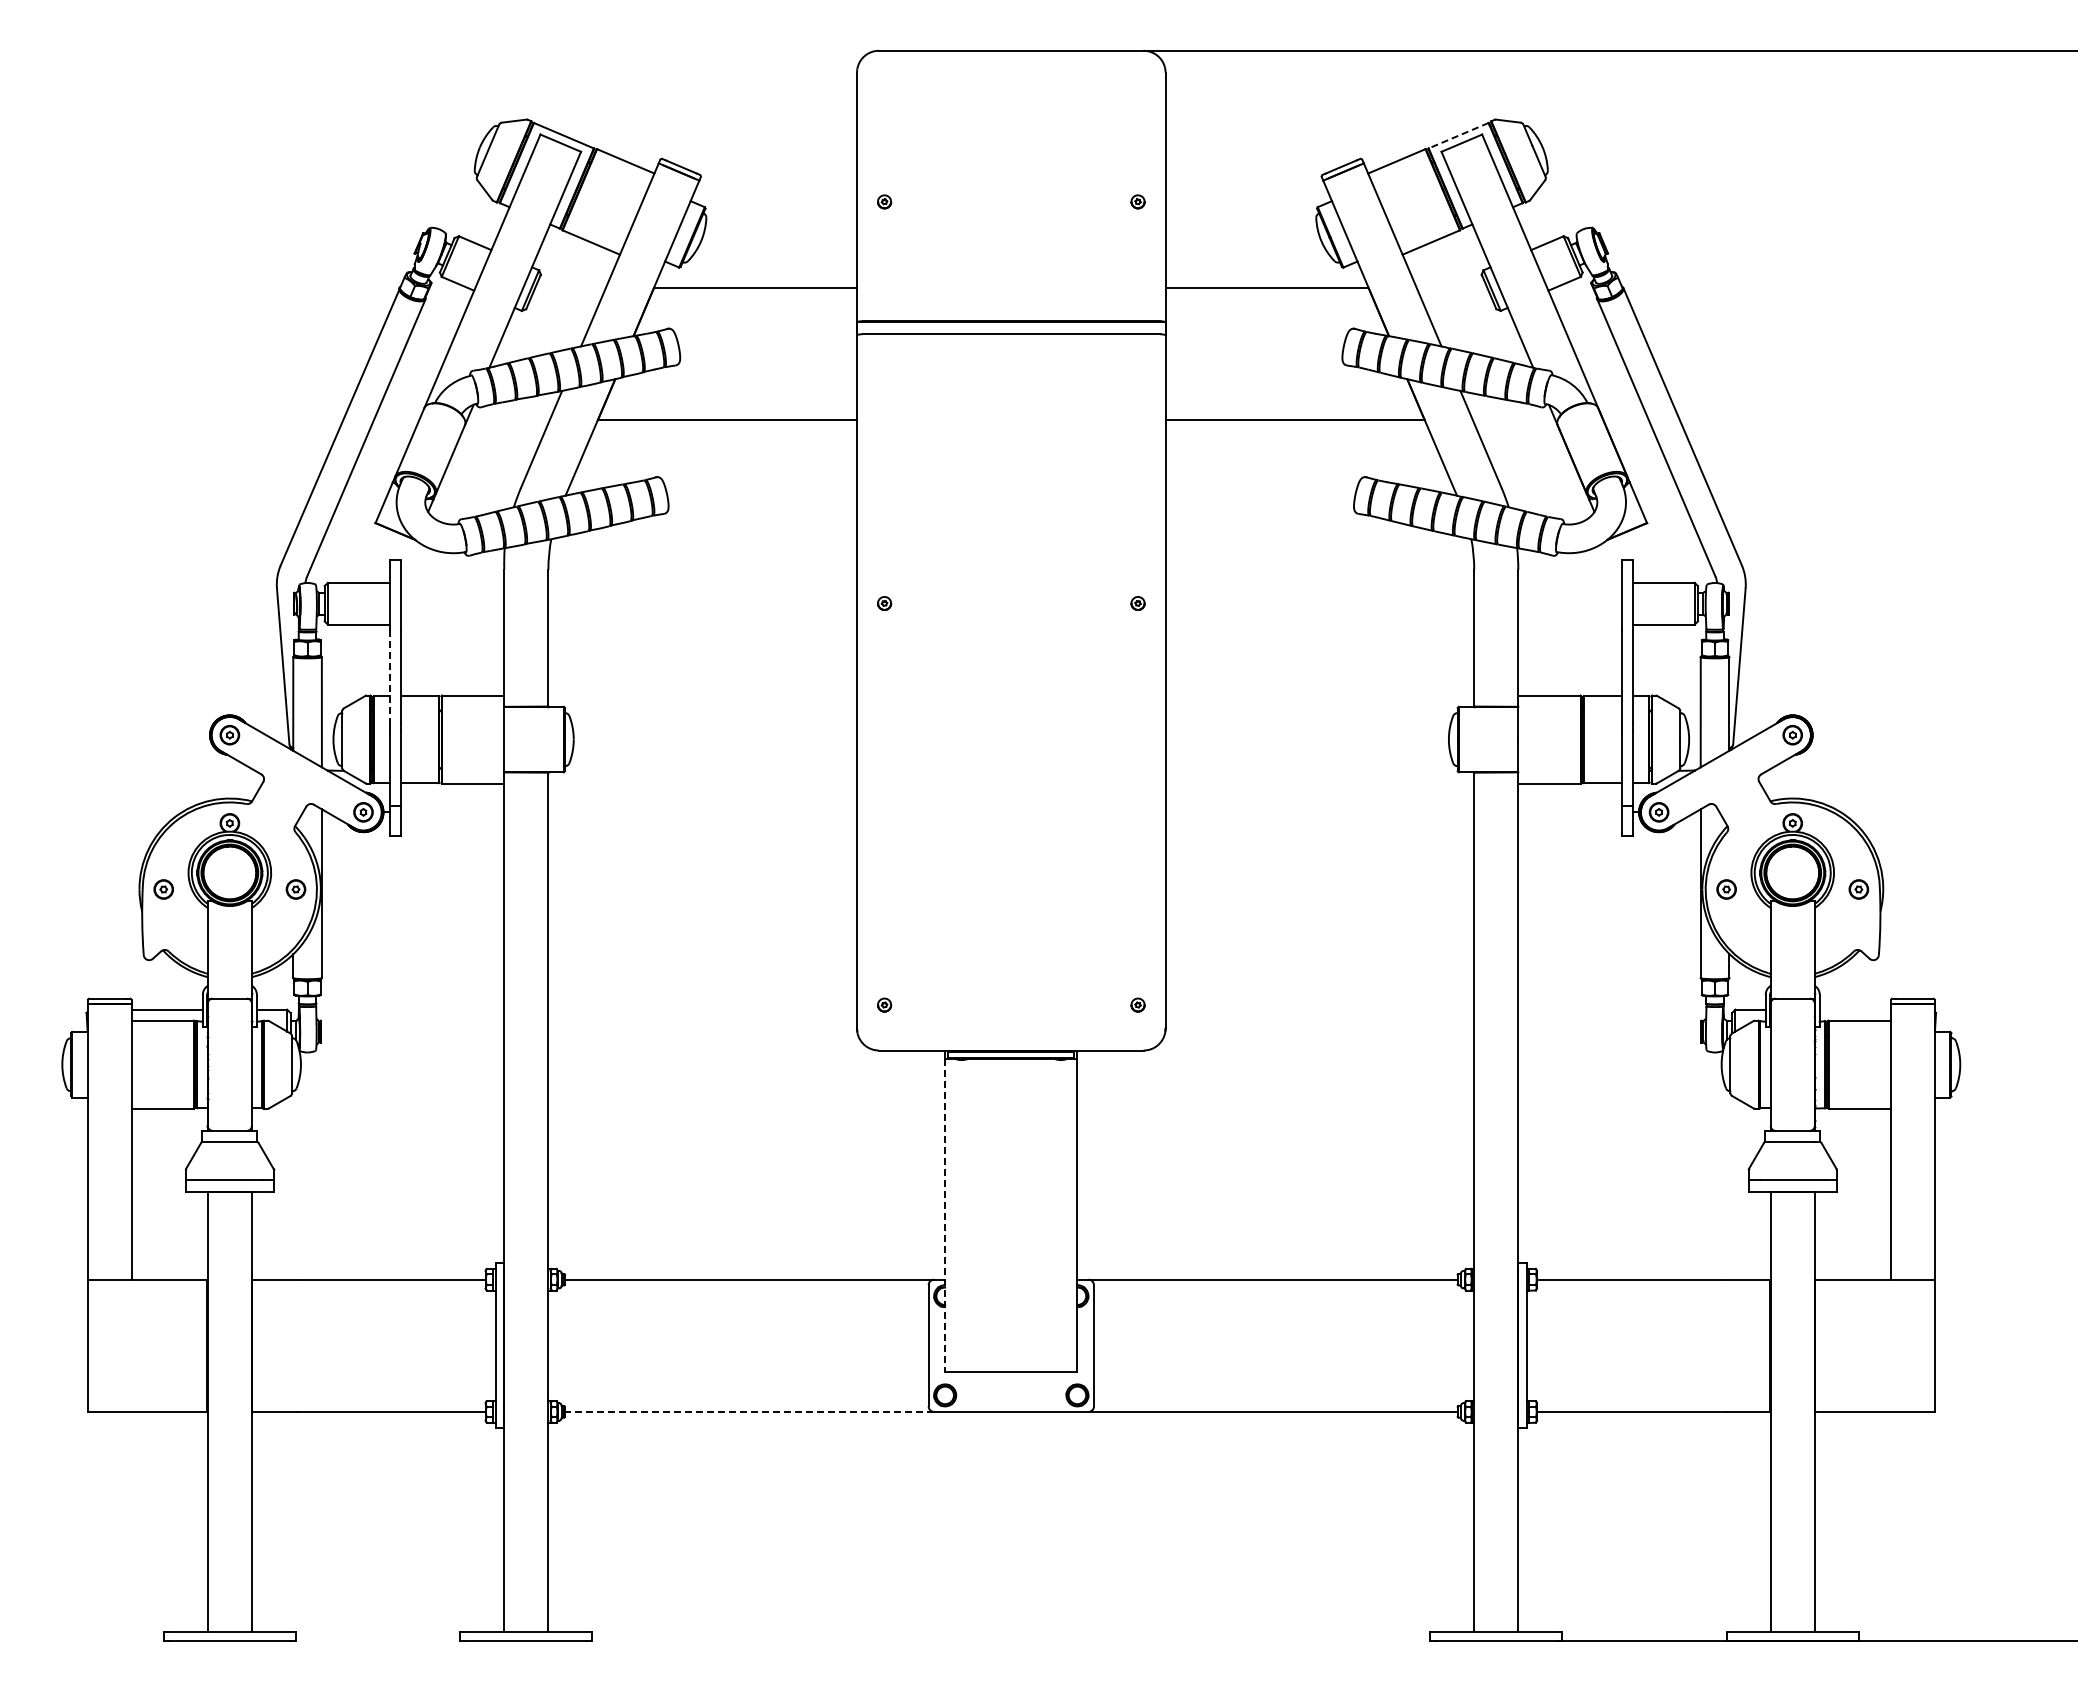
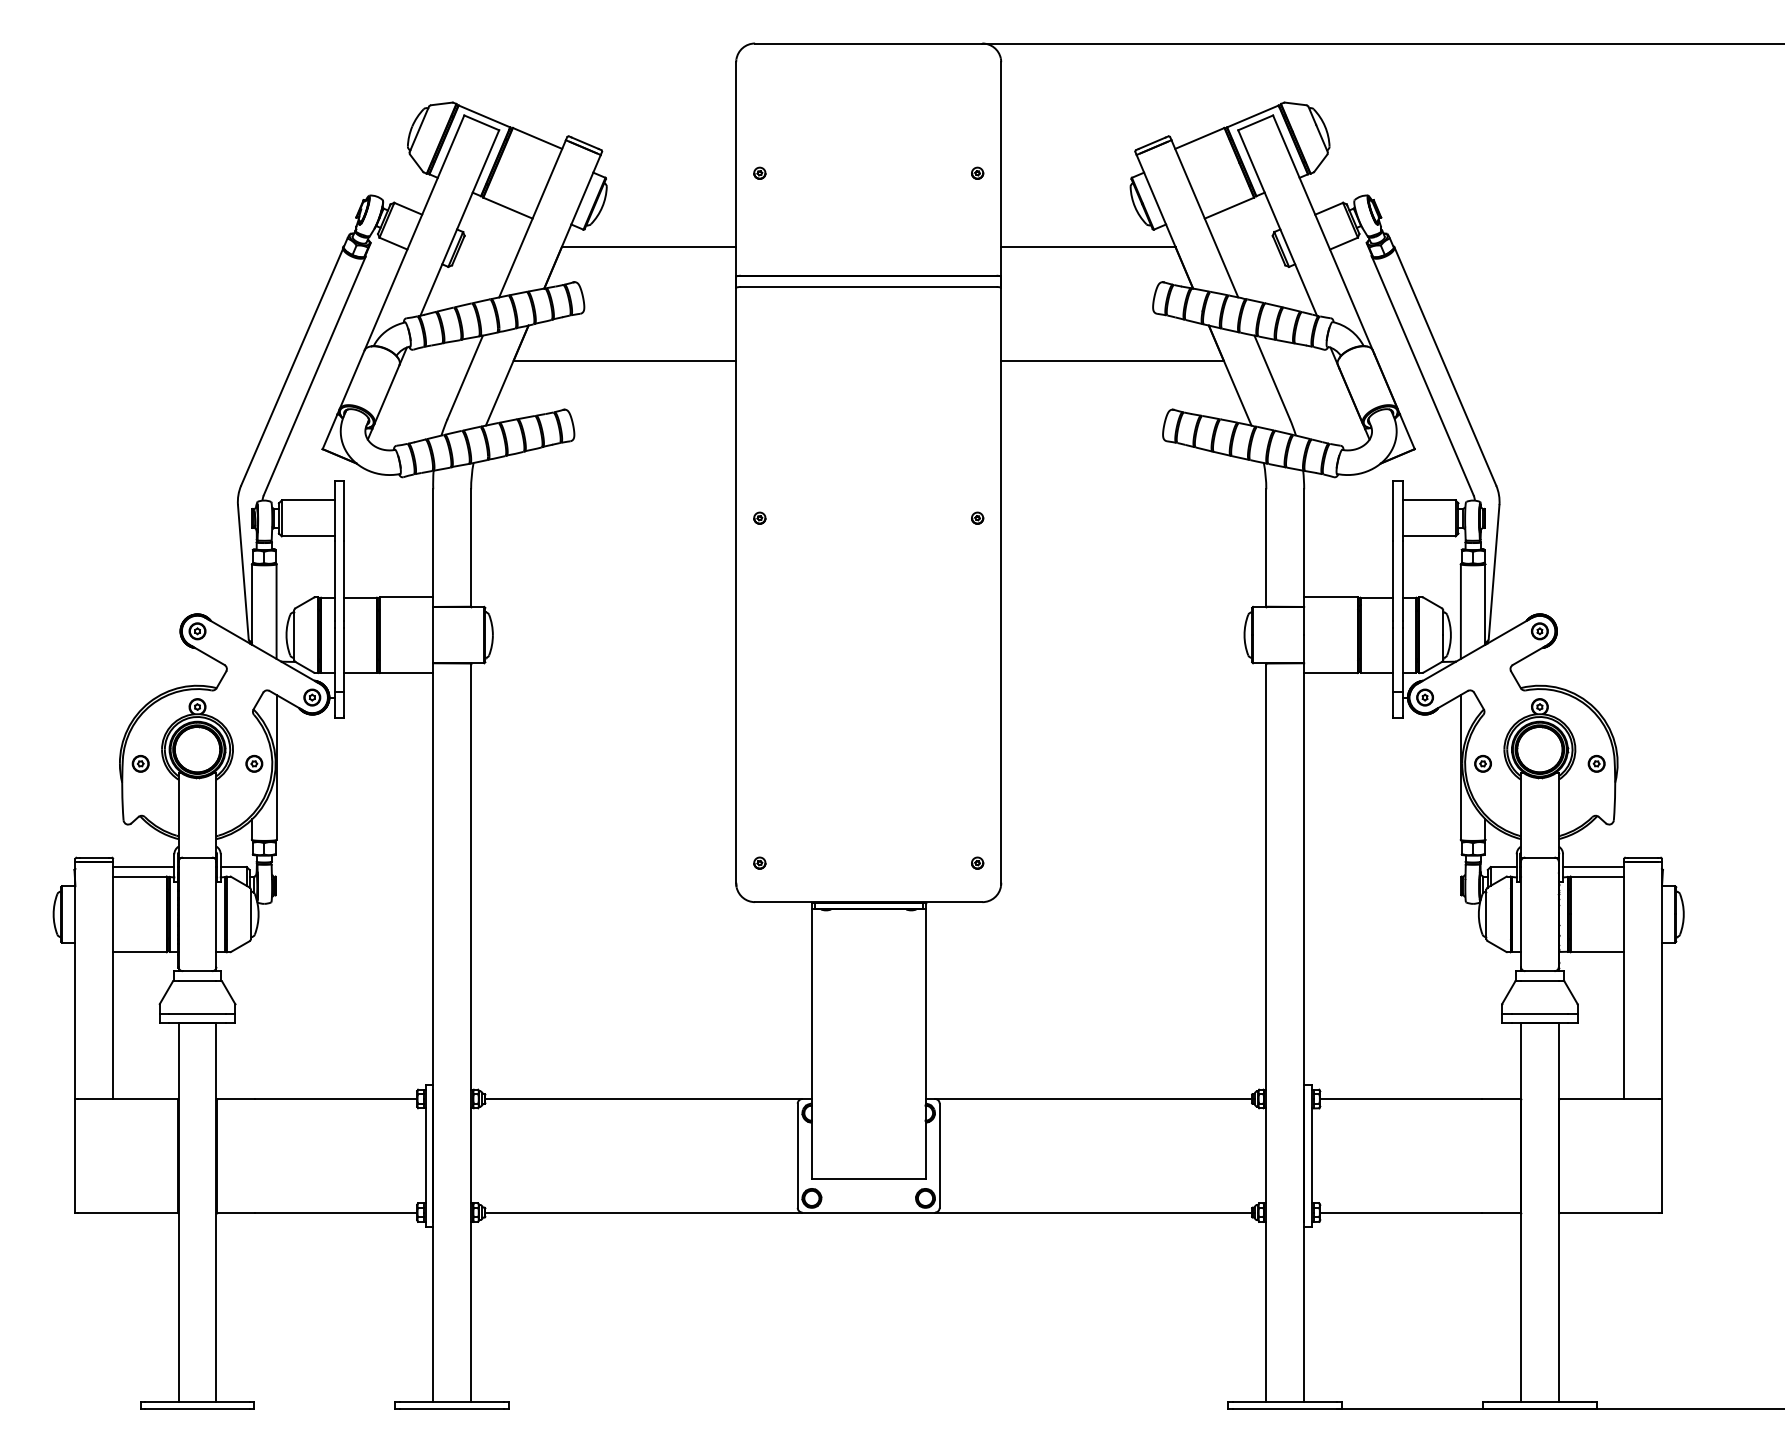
line: (1458, 135) -> (1252, 116), dashed -> solid
line: (389, 677) -> (334, 581), dashed -> solid
line: (1854, 1009) -> (1592, 866), added
line: (945, 1215) -> (812, 1043), dashed -> solid
line: (749, 1411) -> (643, 1212), dashed -> solid

